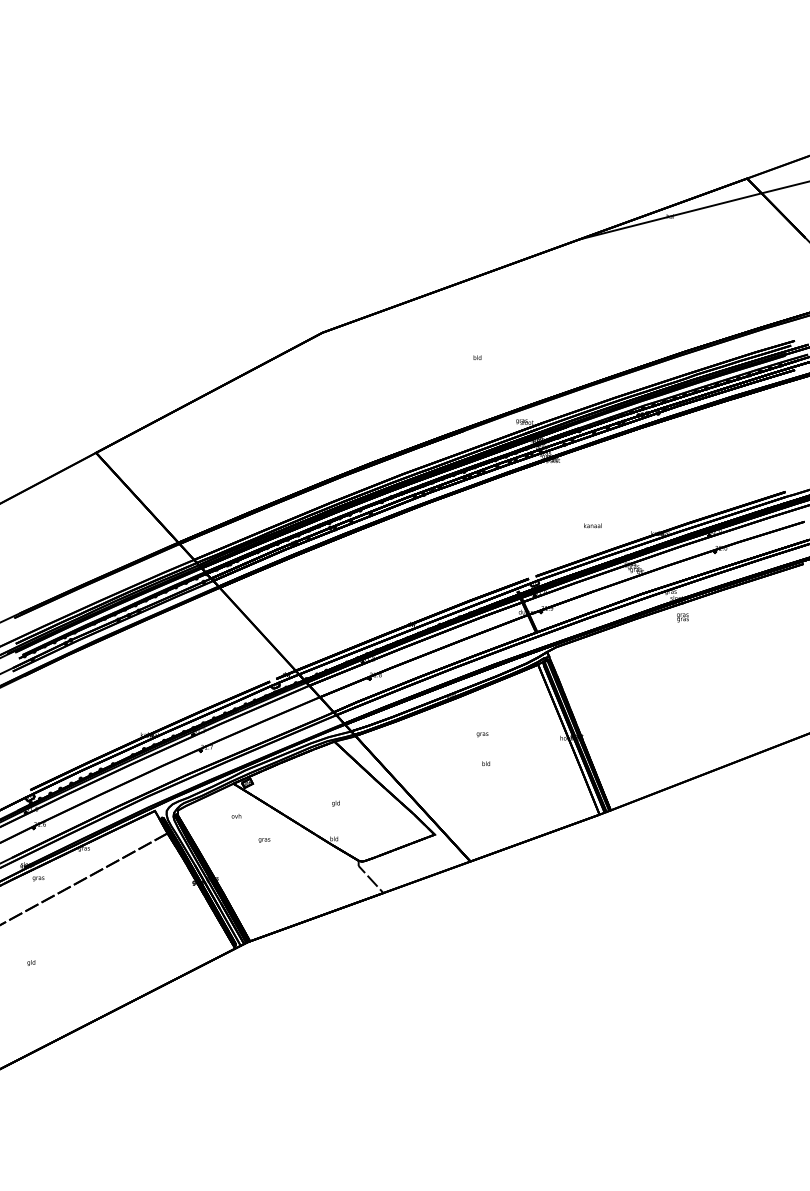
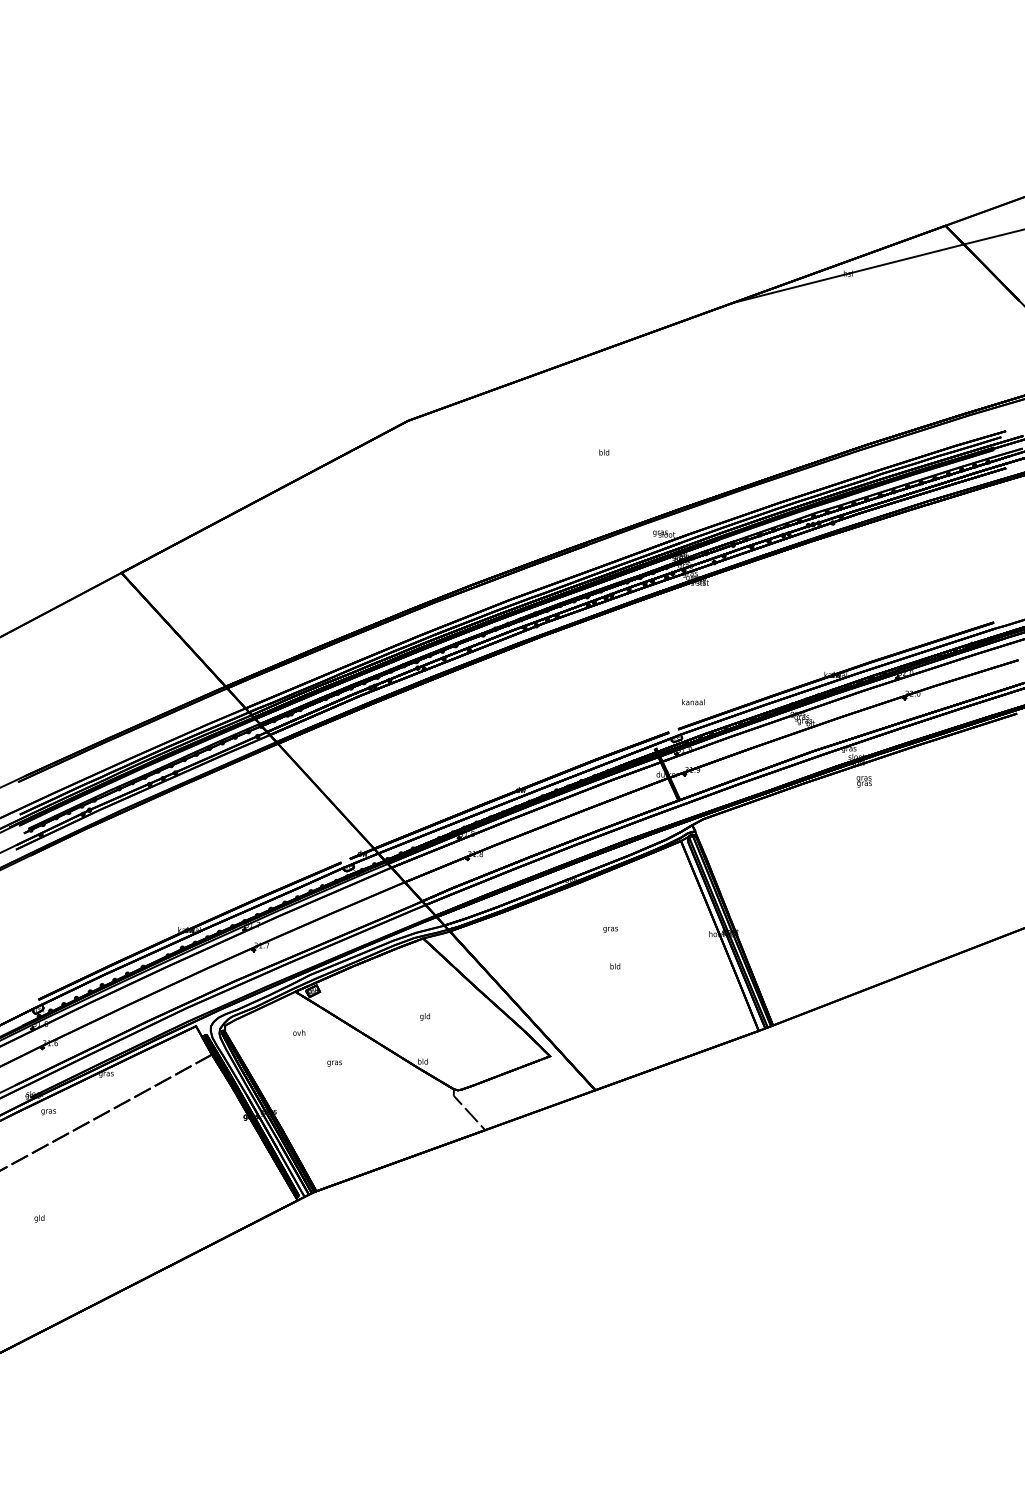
text: (593, 525) -> (693, 702), moved

